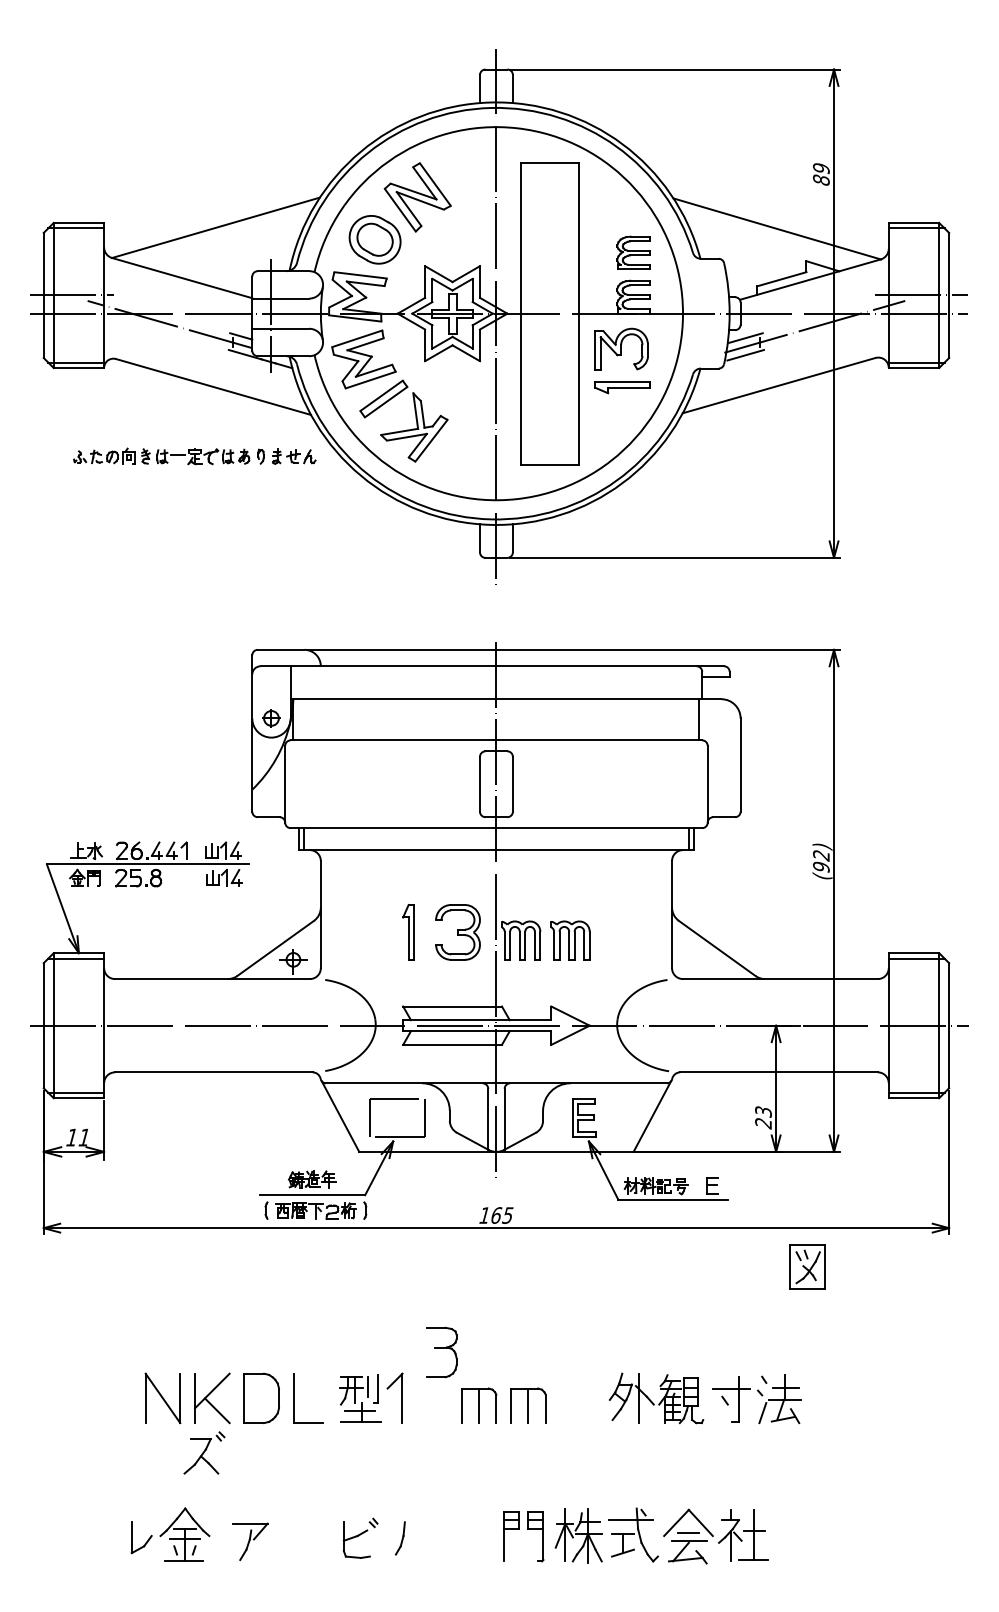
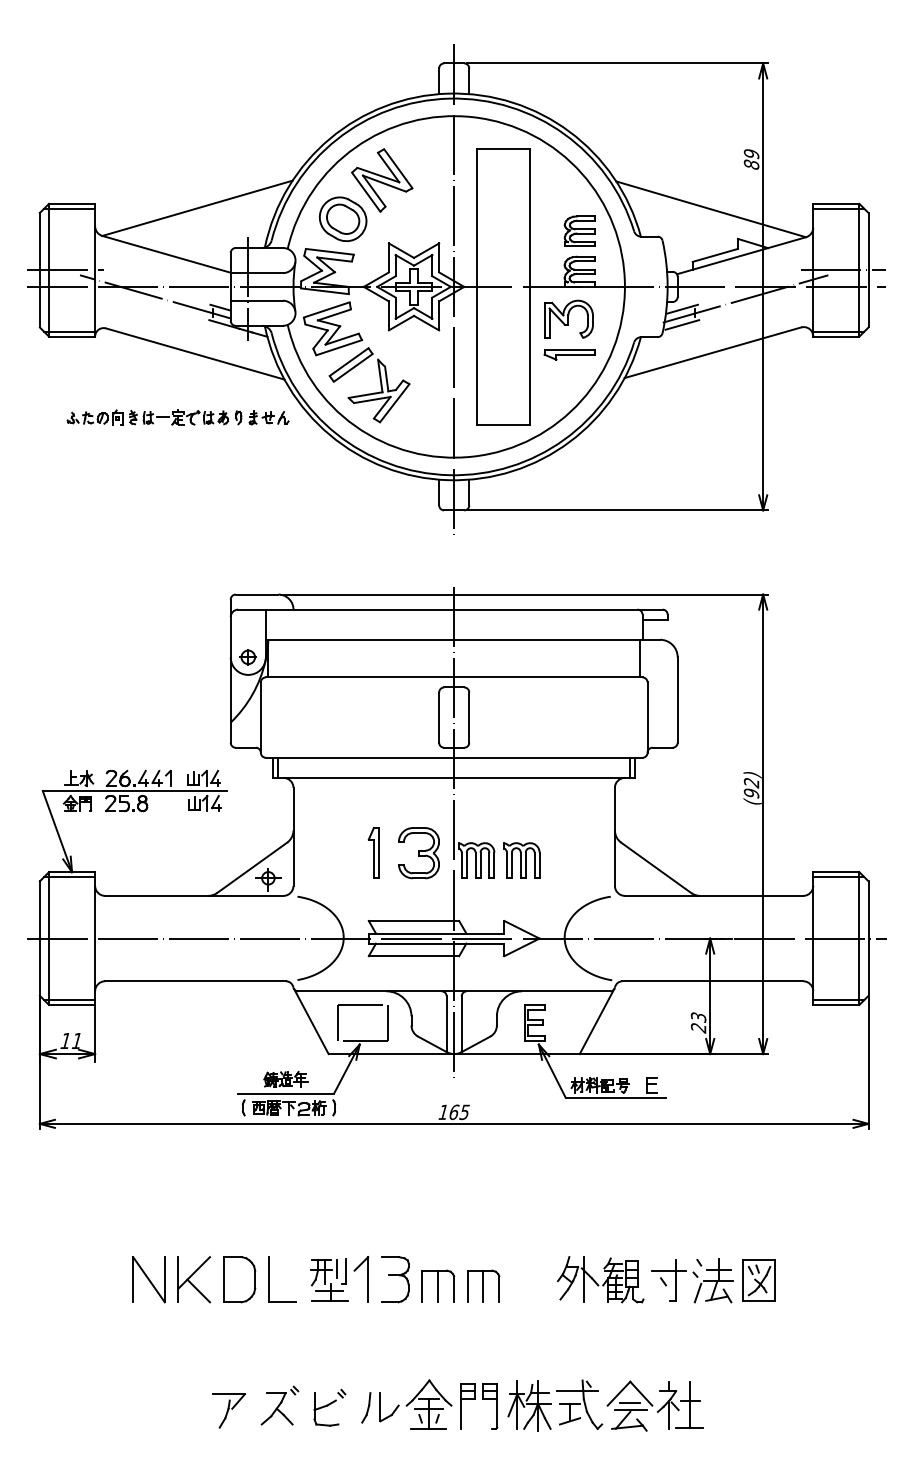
part: (807, 1267) -> (758, 1280), moved
part: (442, 1352) -> (395, 1279), moved
part: (203, 1452) -> (279, 1405), moved
part: (170, 1534) -> (415, 1404), moved

